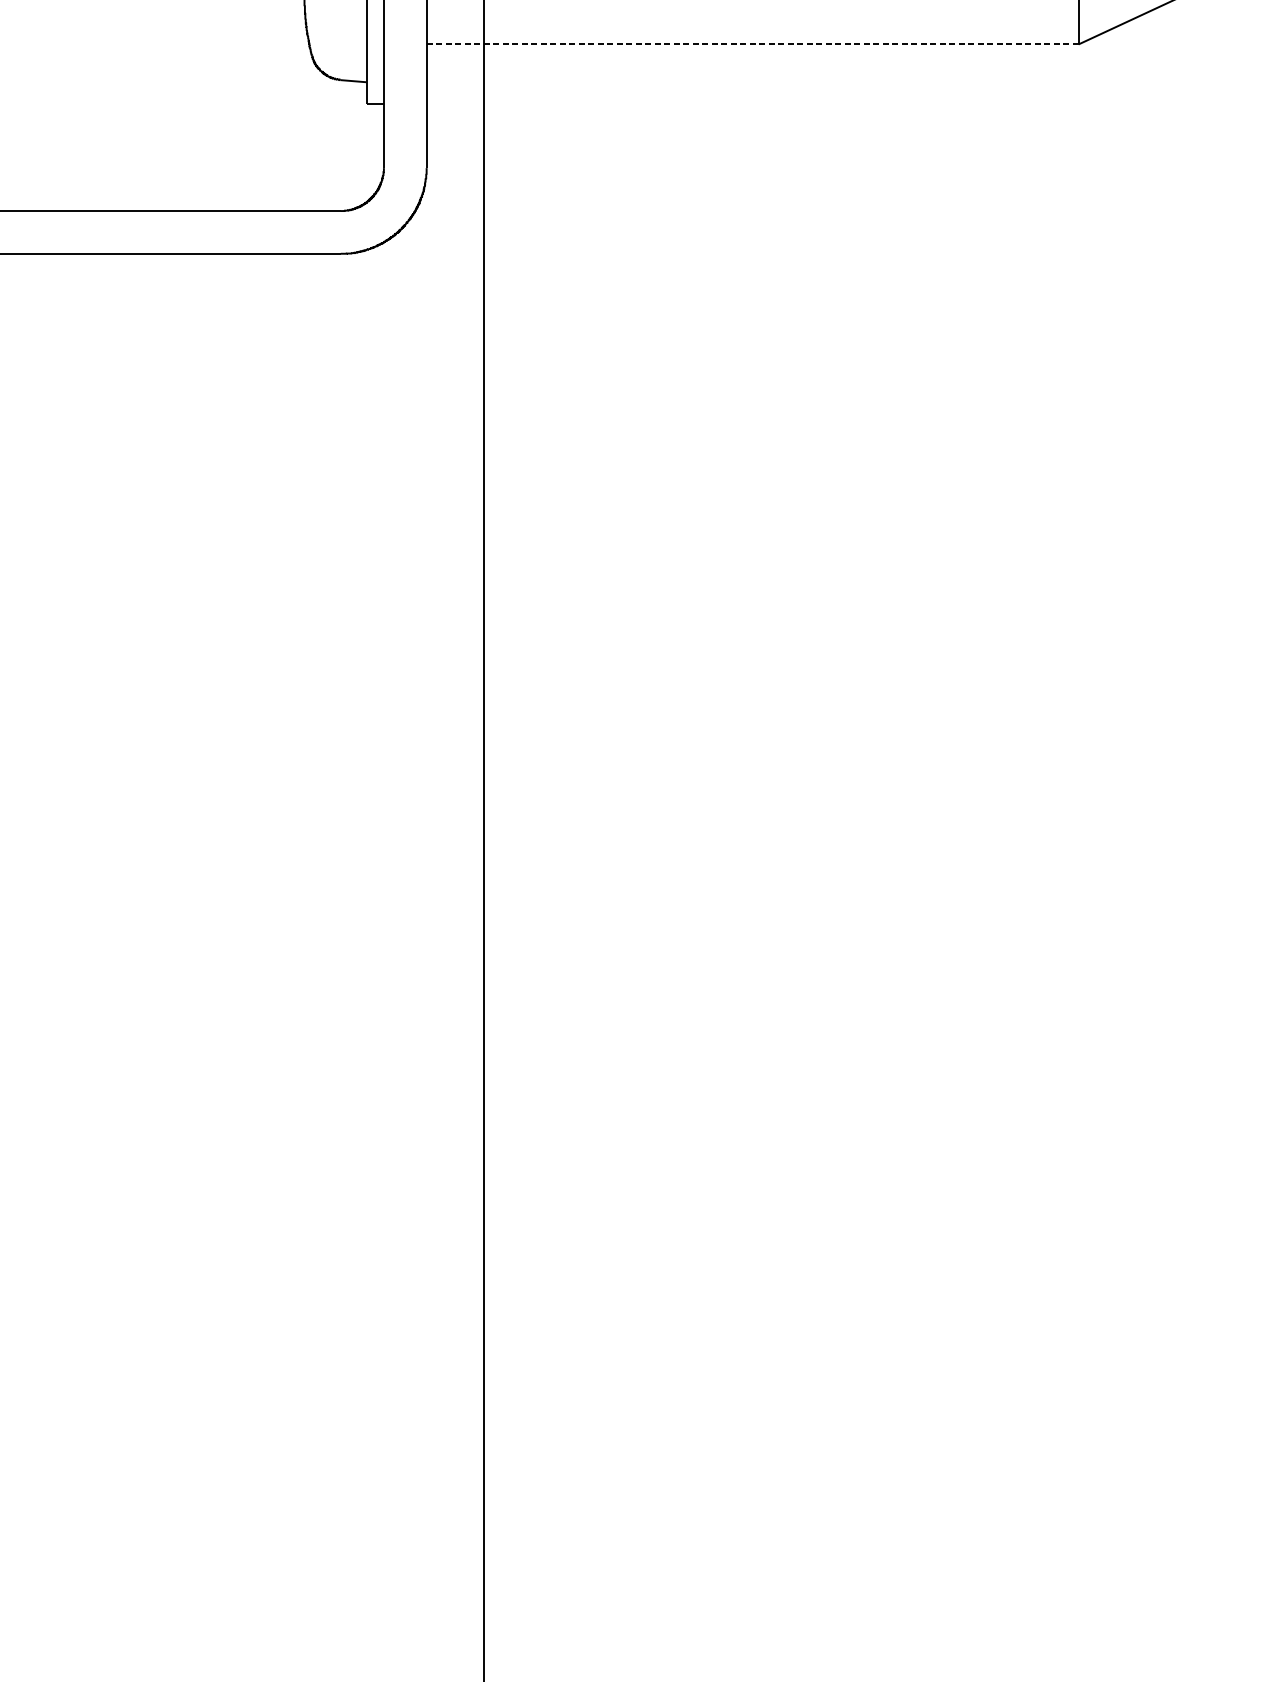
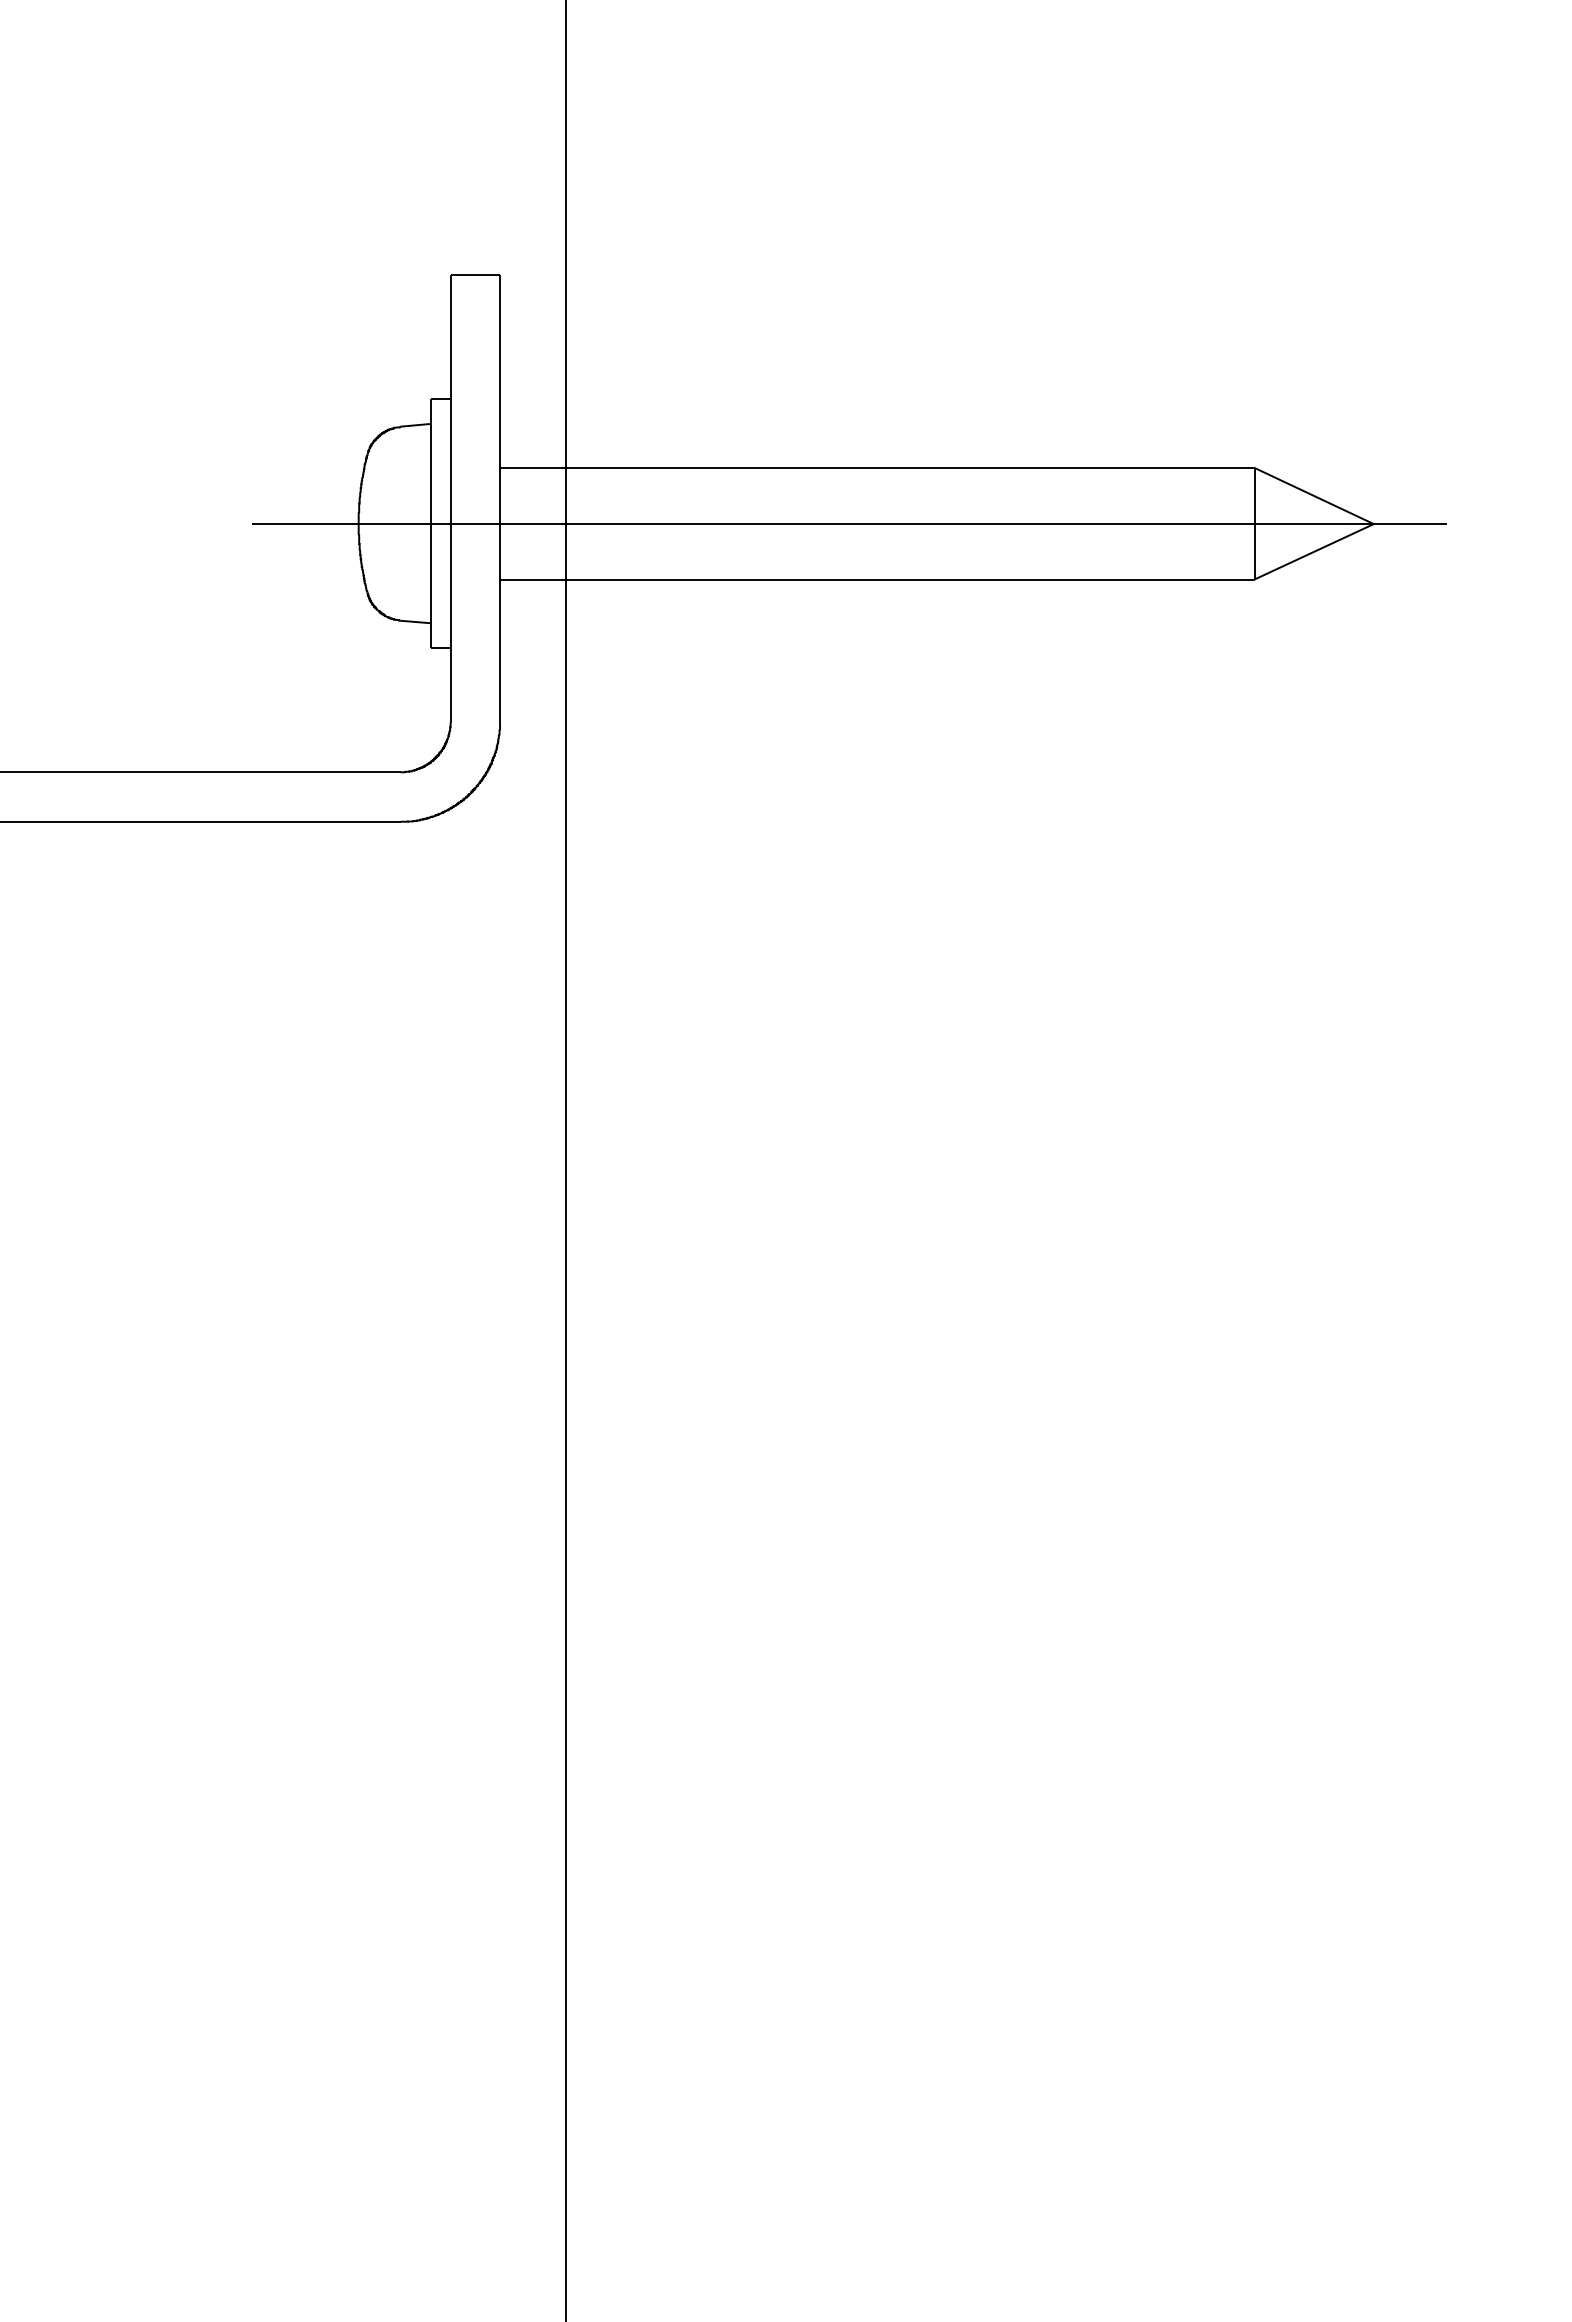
line: (752, 44) -> (877, 579), dashed -> solid

